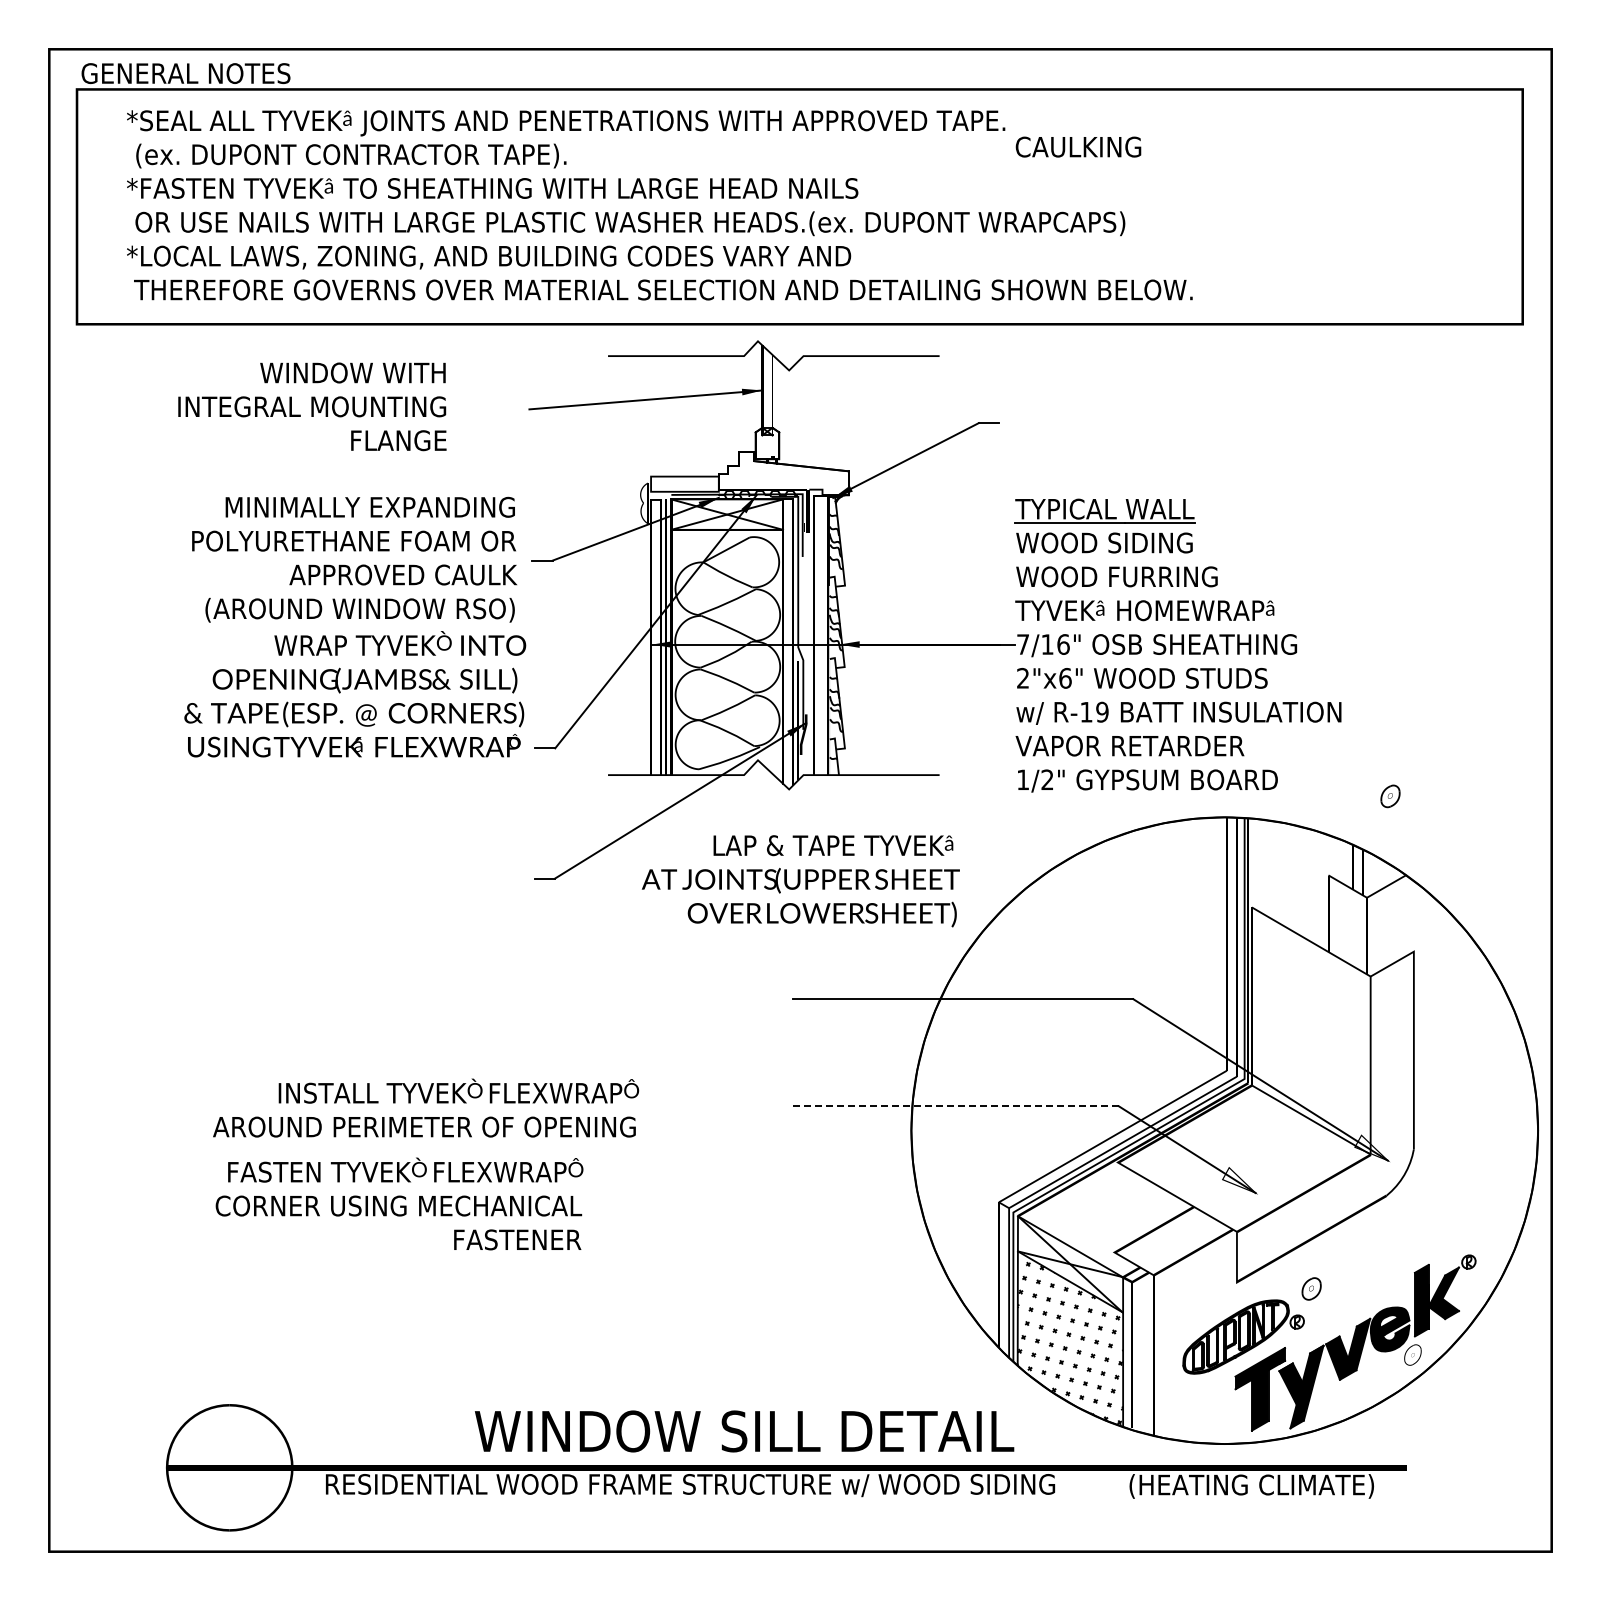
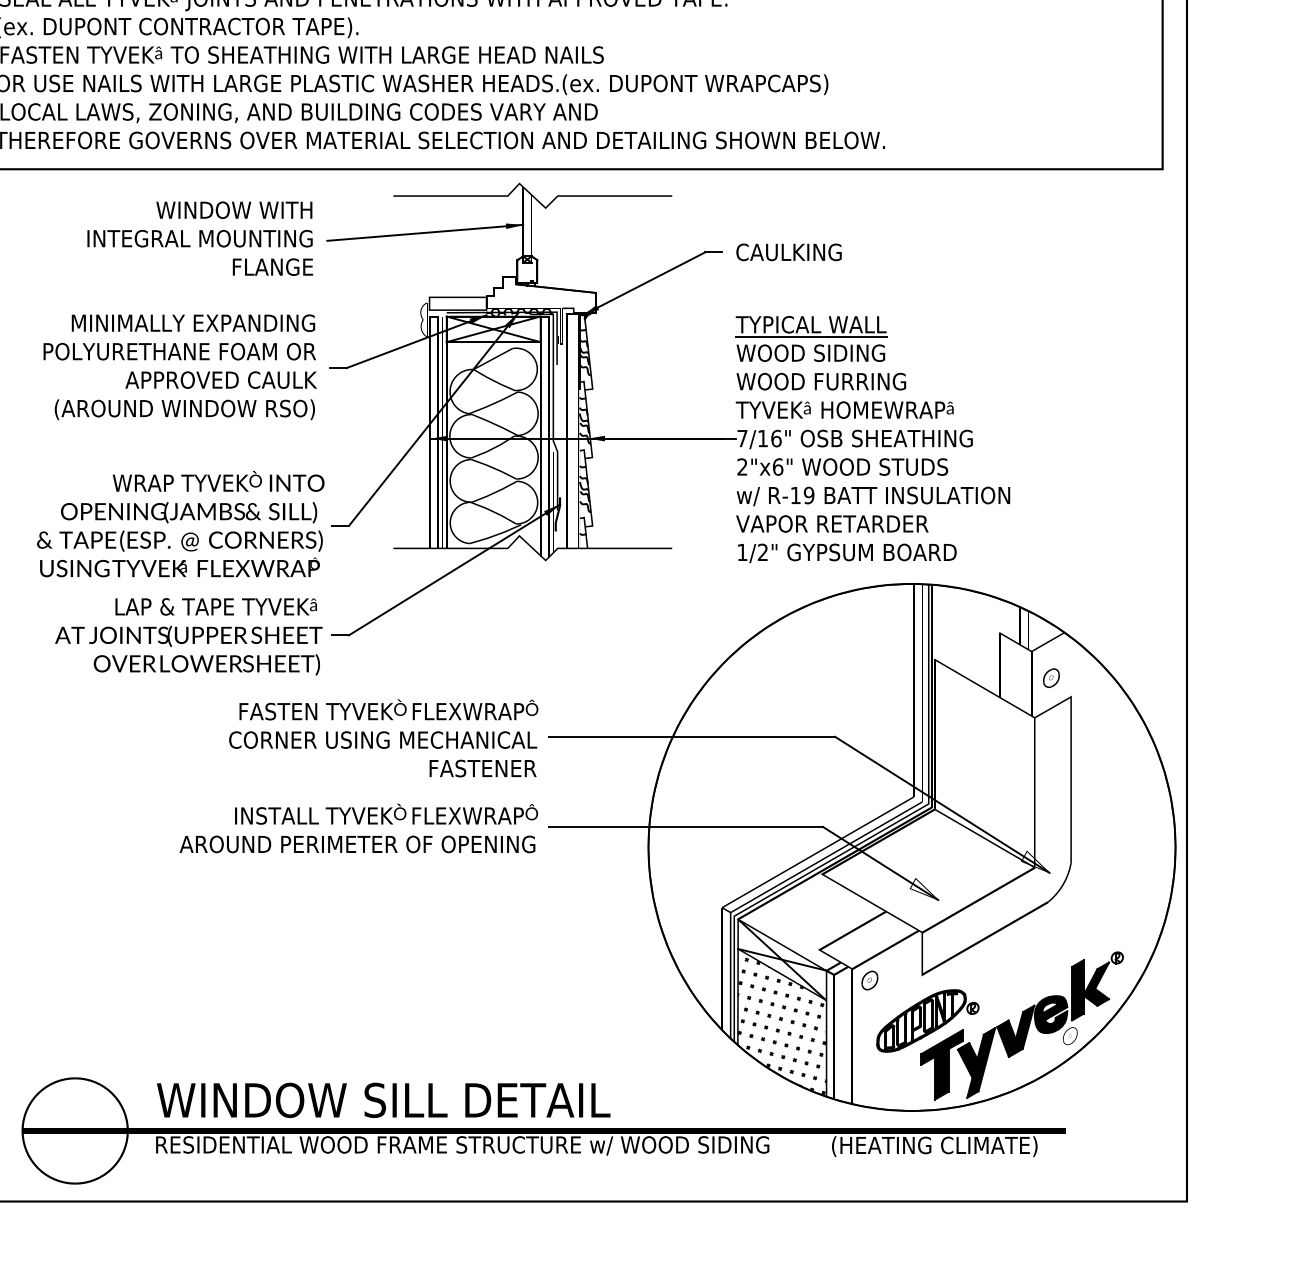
text: (1078, 146) -> (789, 251), moved
text: (312, 406) -> (200, 238), moved
text: (355, 694) -> (180, 524), moved
part: (1390, 796) -> (1051, 678), moved
text: (800, 881) -> (188, 637), moved
line: (956, 1106) -> (686, 827), dashed -> solid
text: (426, 1107) -> (359, 827), moved
text: (399, 1203) -> (383, 737), moved
part: (1311, 1288) -> (869, 980), moved
text: (744, 1431) -> (383, 1100), moved

